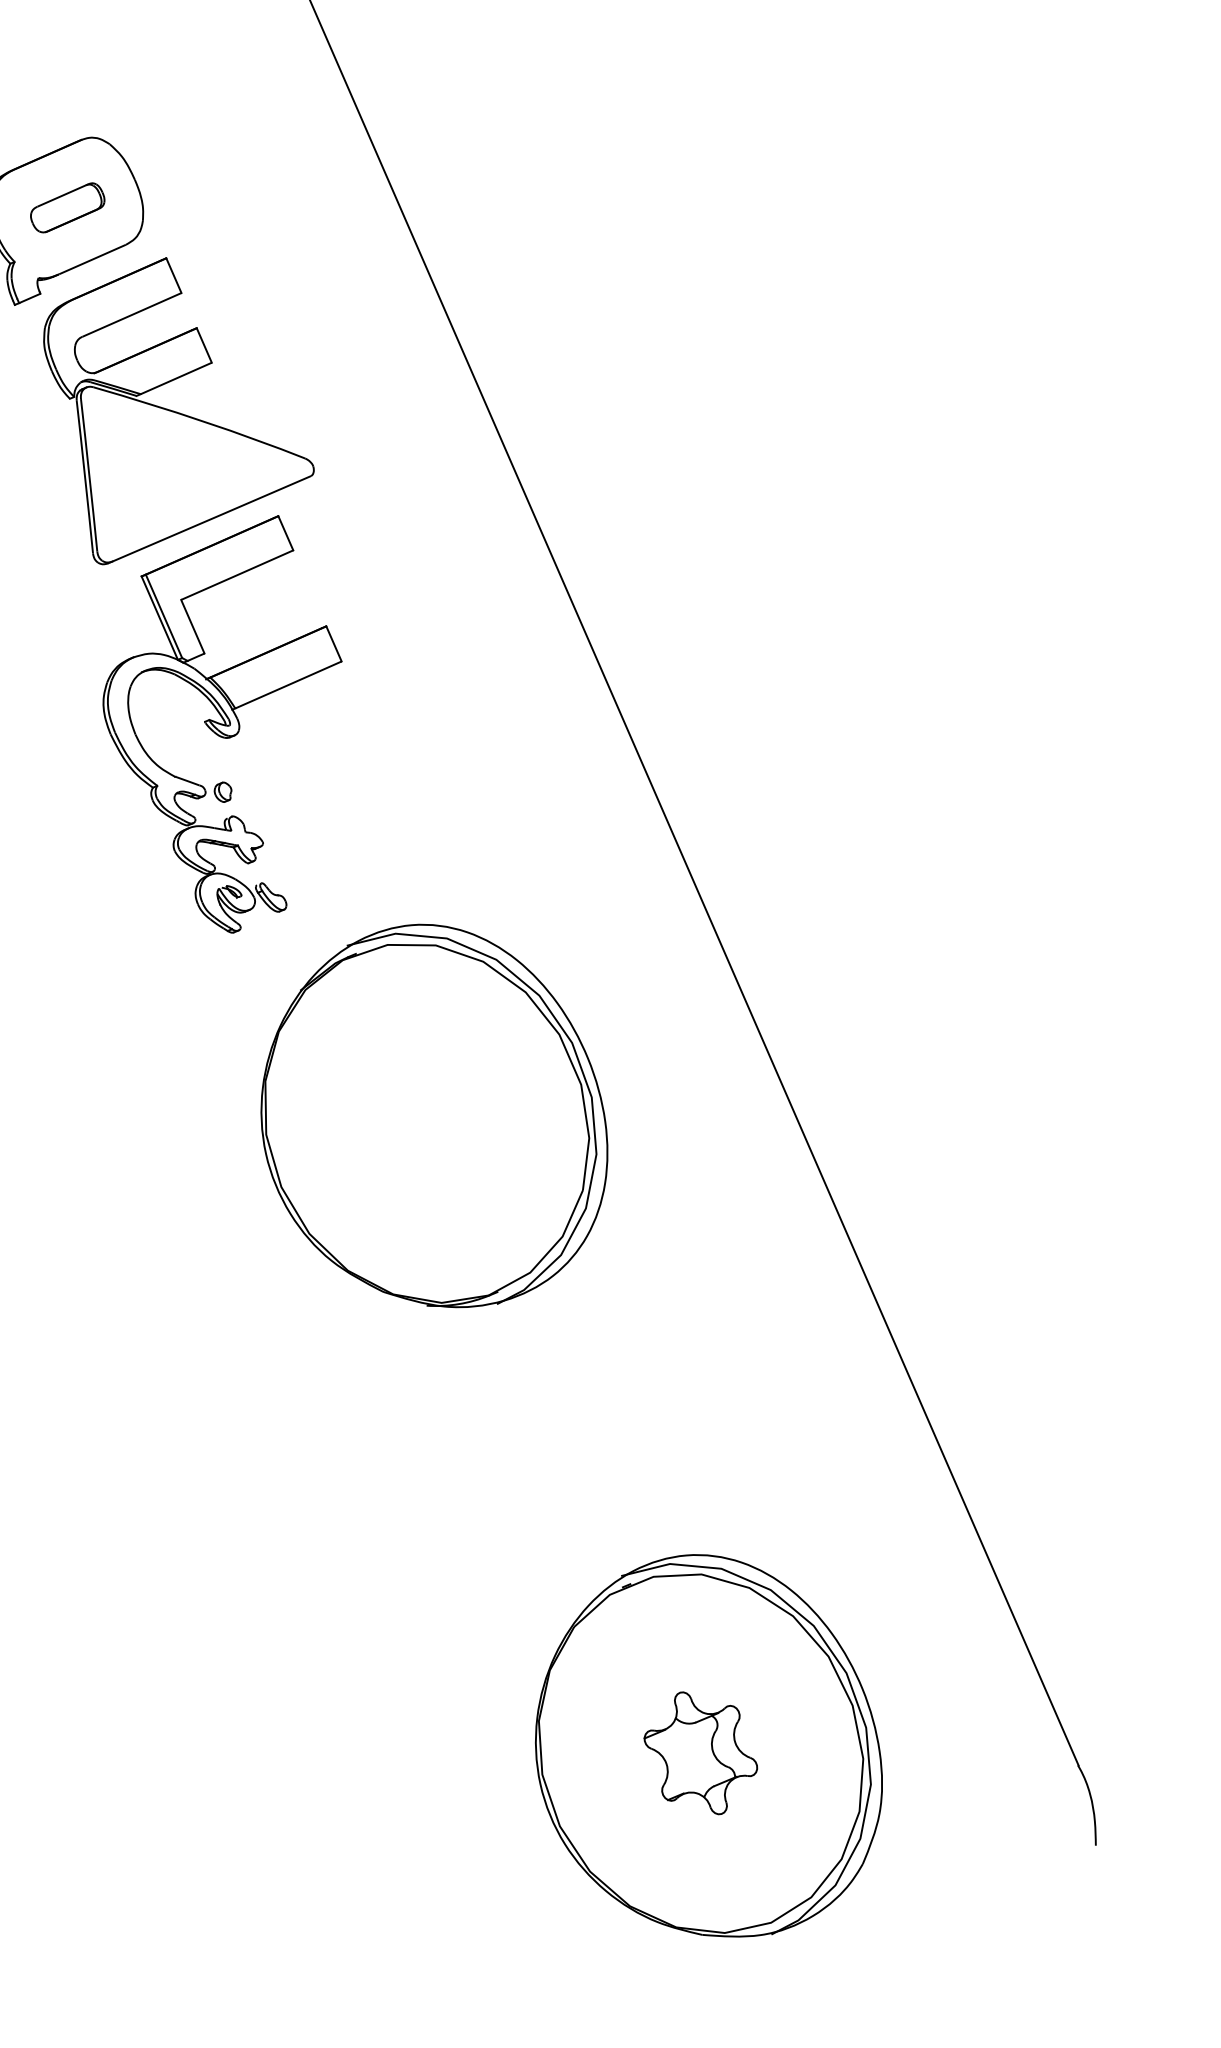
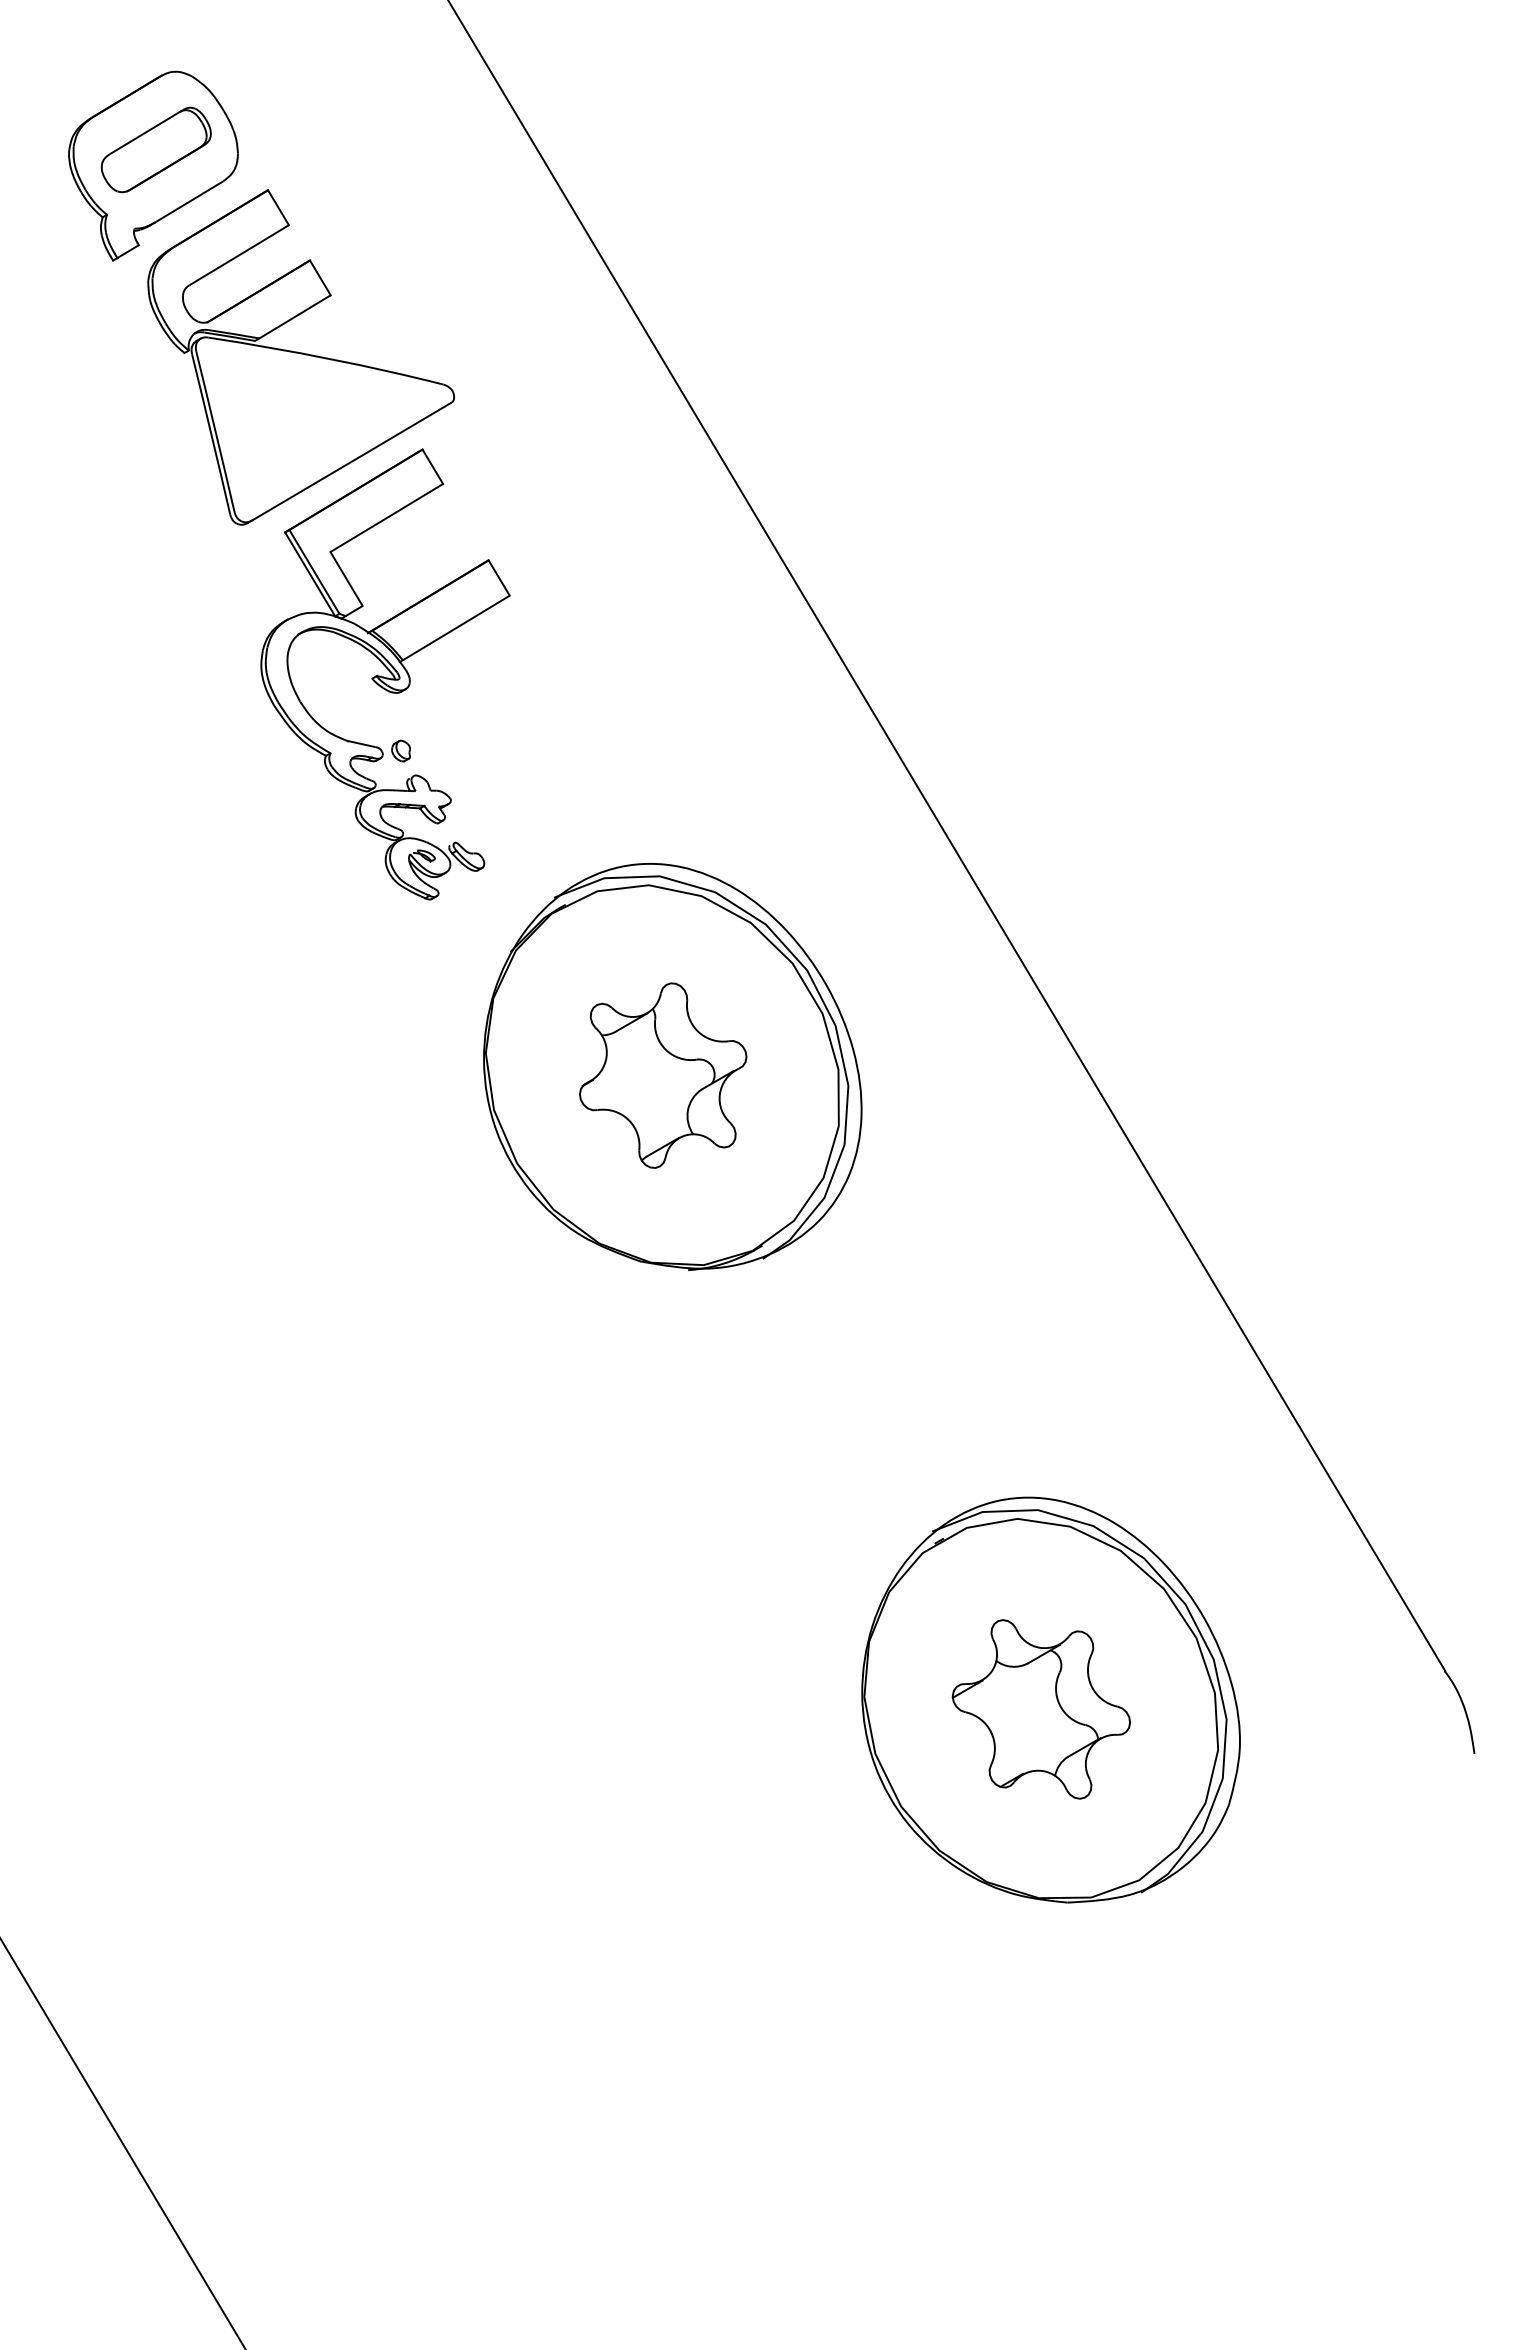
part: (67, 207) -> (155, 149), size x1.43
part: (426, 1122) -> (663, 1075), added
part: (700, 1753) -> (1040, 1709), size x1.43

